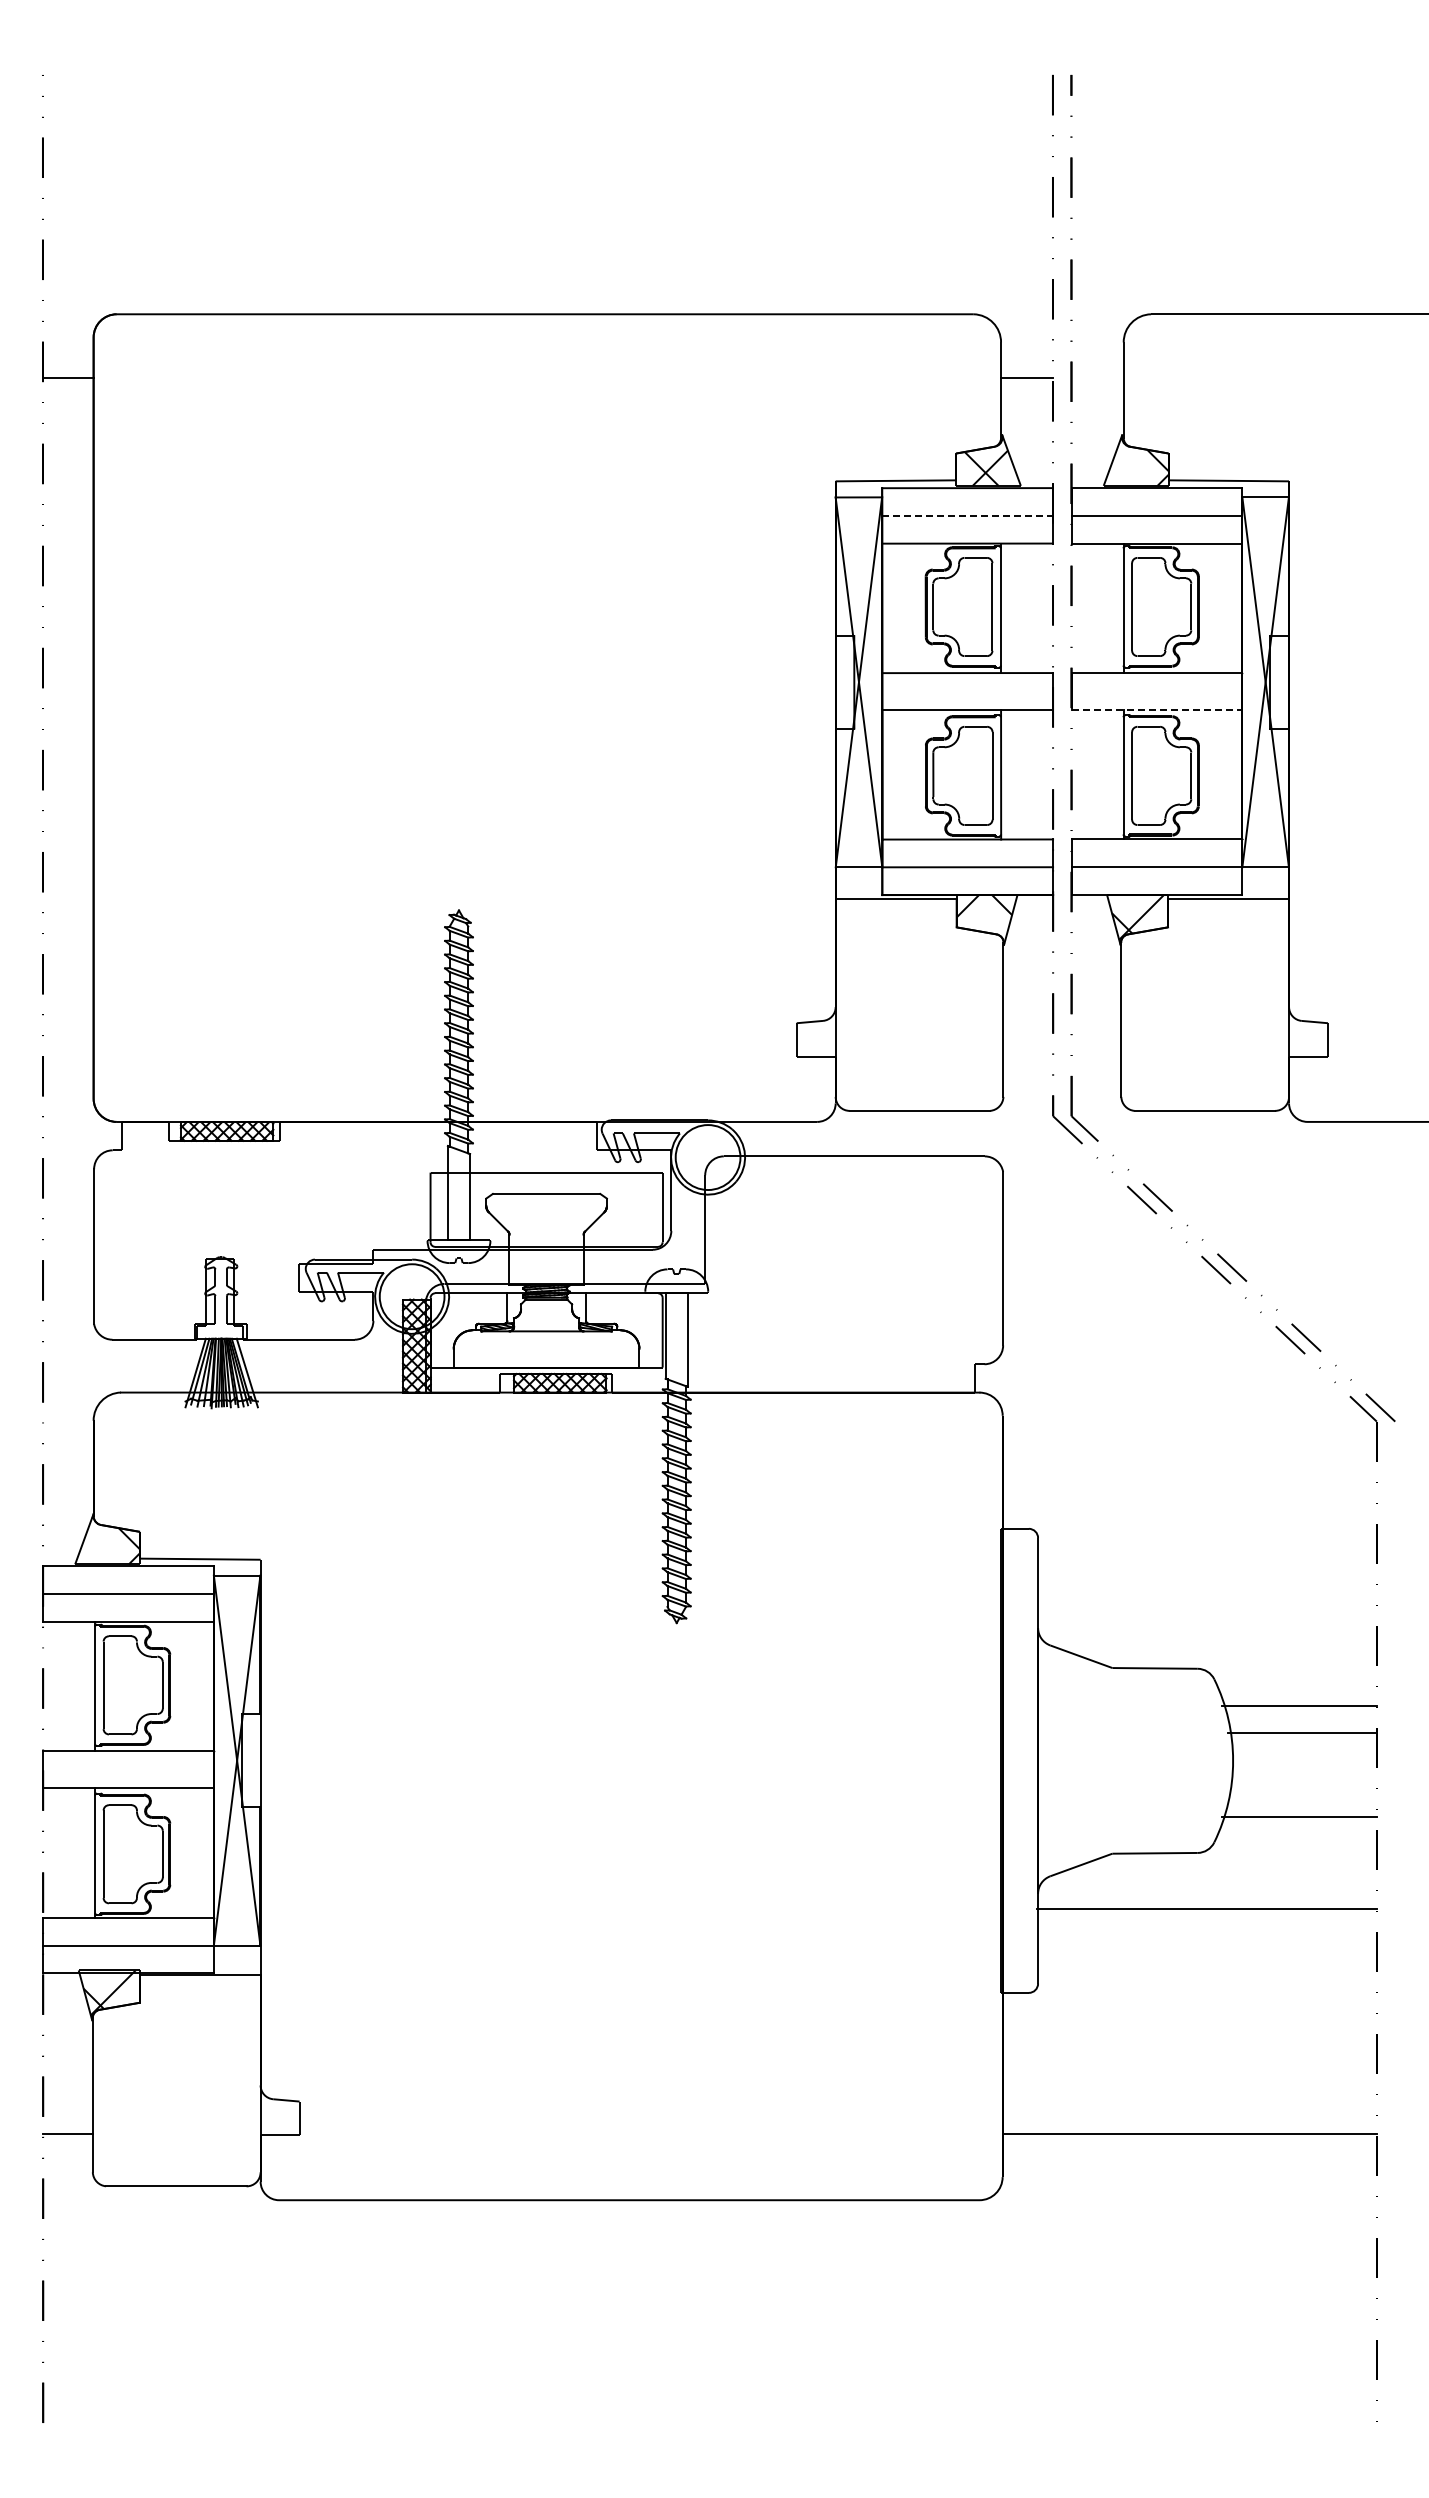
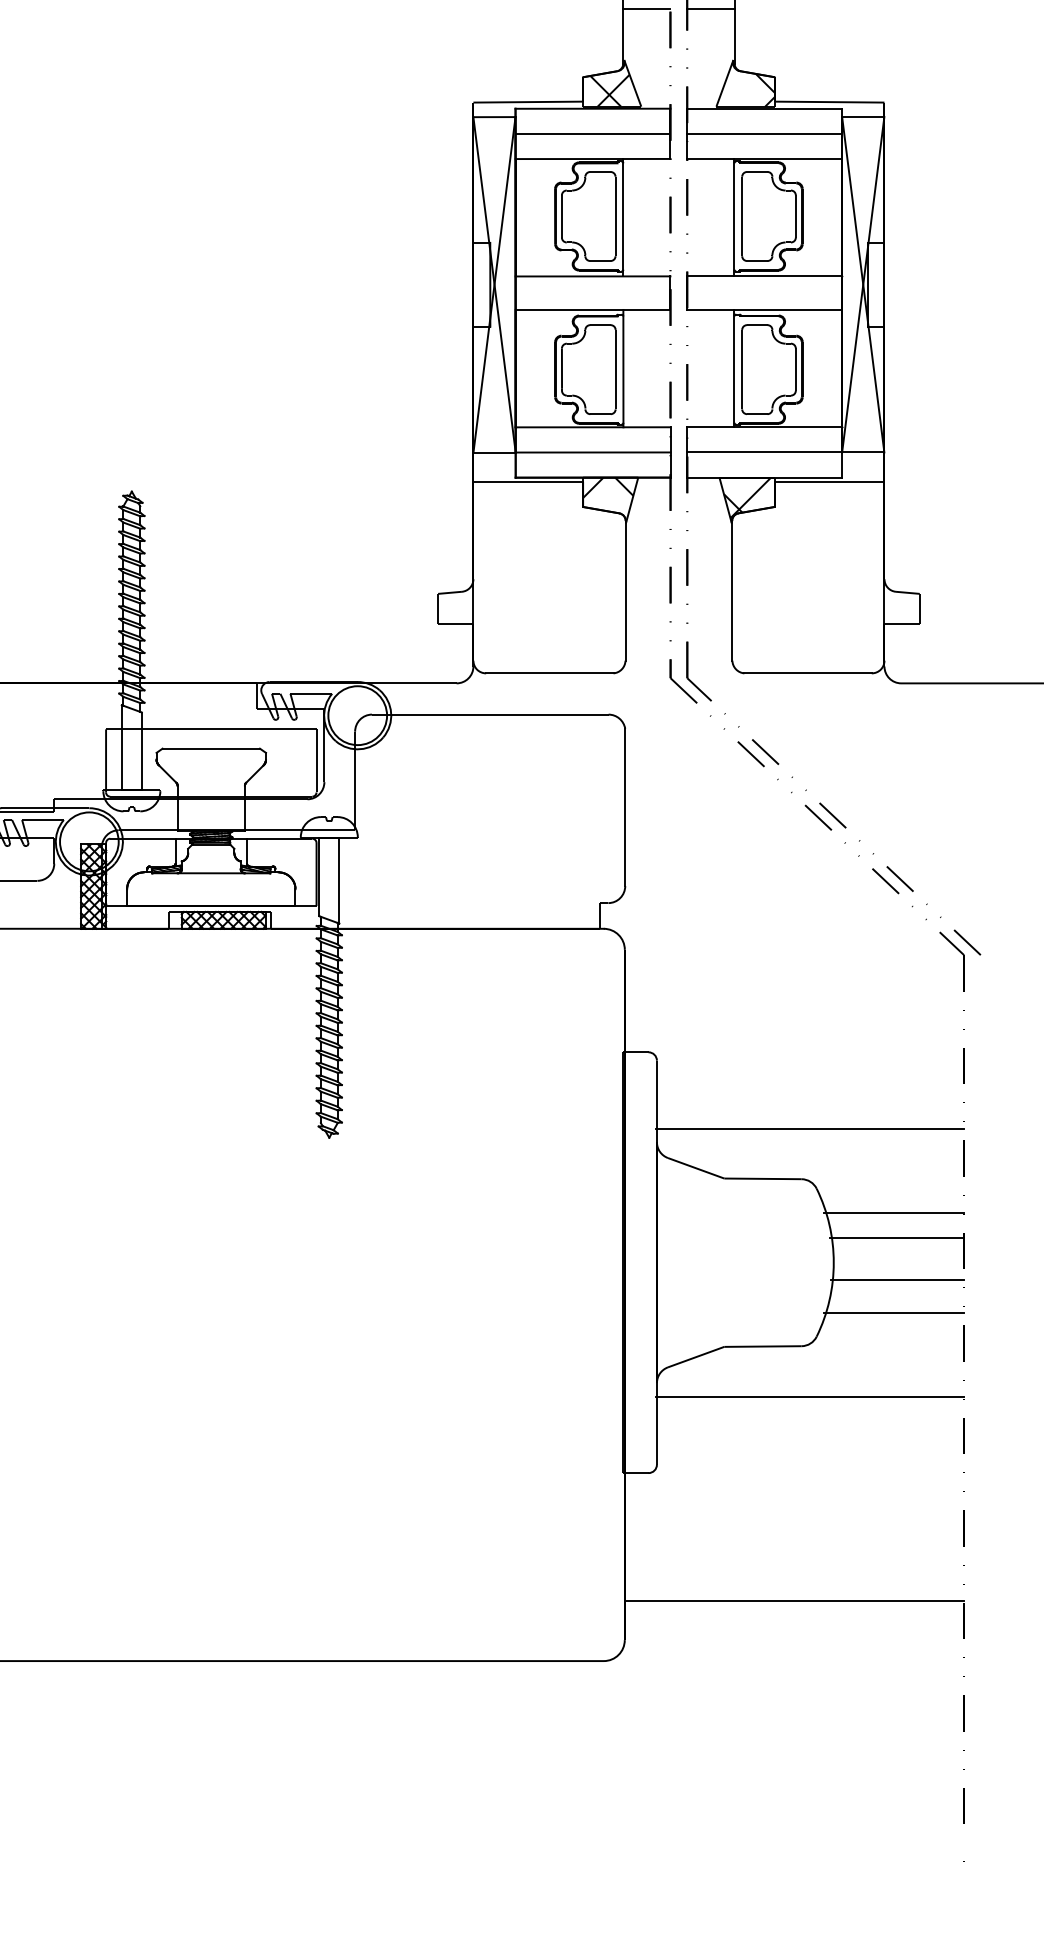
line: (1097, 377) -> (710, 8), added
line: (968, 515) -> (593, 133), dashed -> solid
line: (1157, 710) -> (765, 310), dashed -> solid
line: (1206, 1613) -> (809, 1129), added
line: (1302, 1779) -> (896, 1279), added

